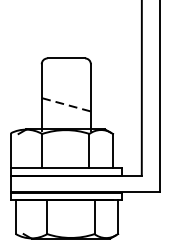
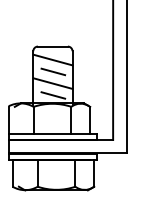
line: (65, 74) -> (52, 59), added
line: (67, 89) -> (53, 71), added
line: (67, 104) -> (53, 83), dashed -> solid
line: (67, 119) -> (53, 95), added

